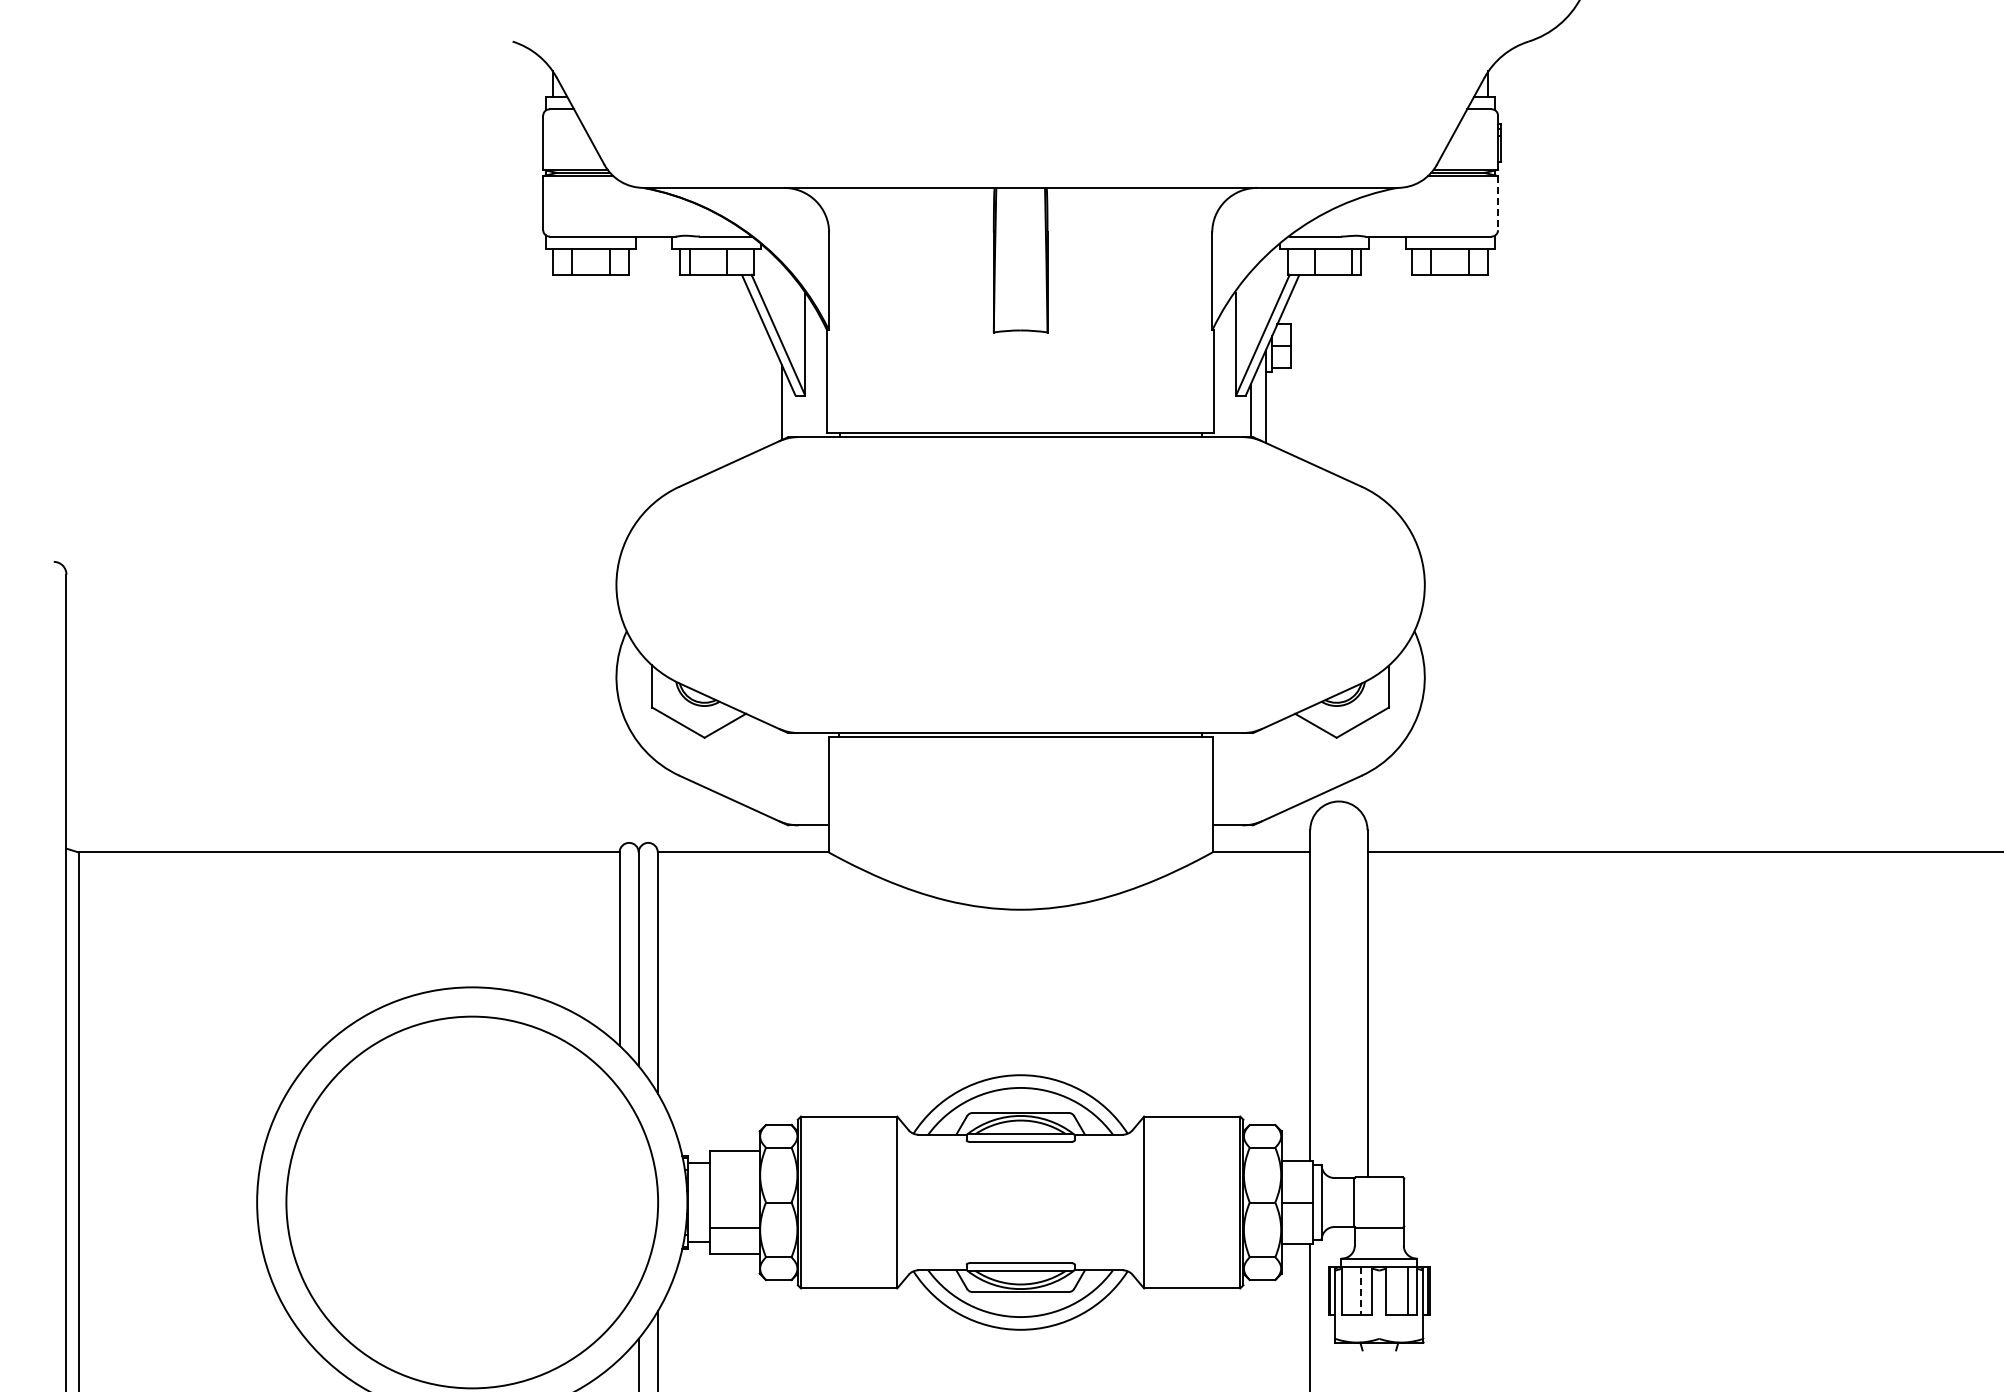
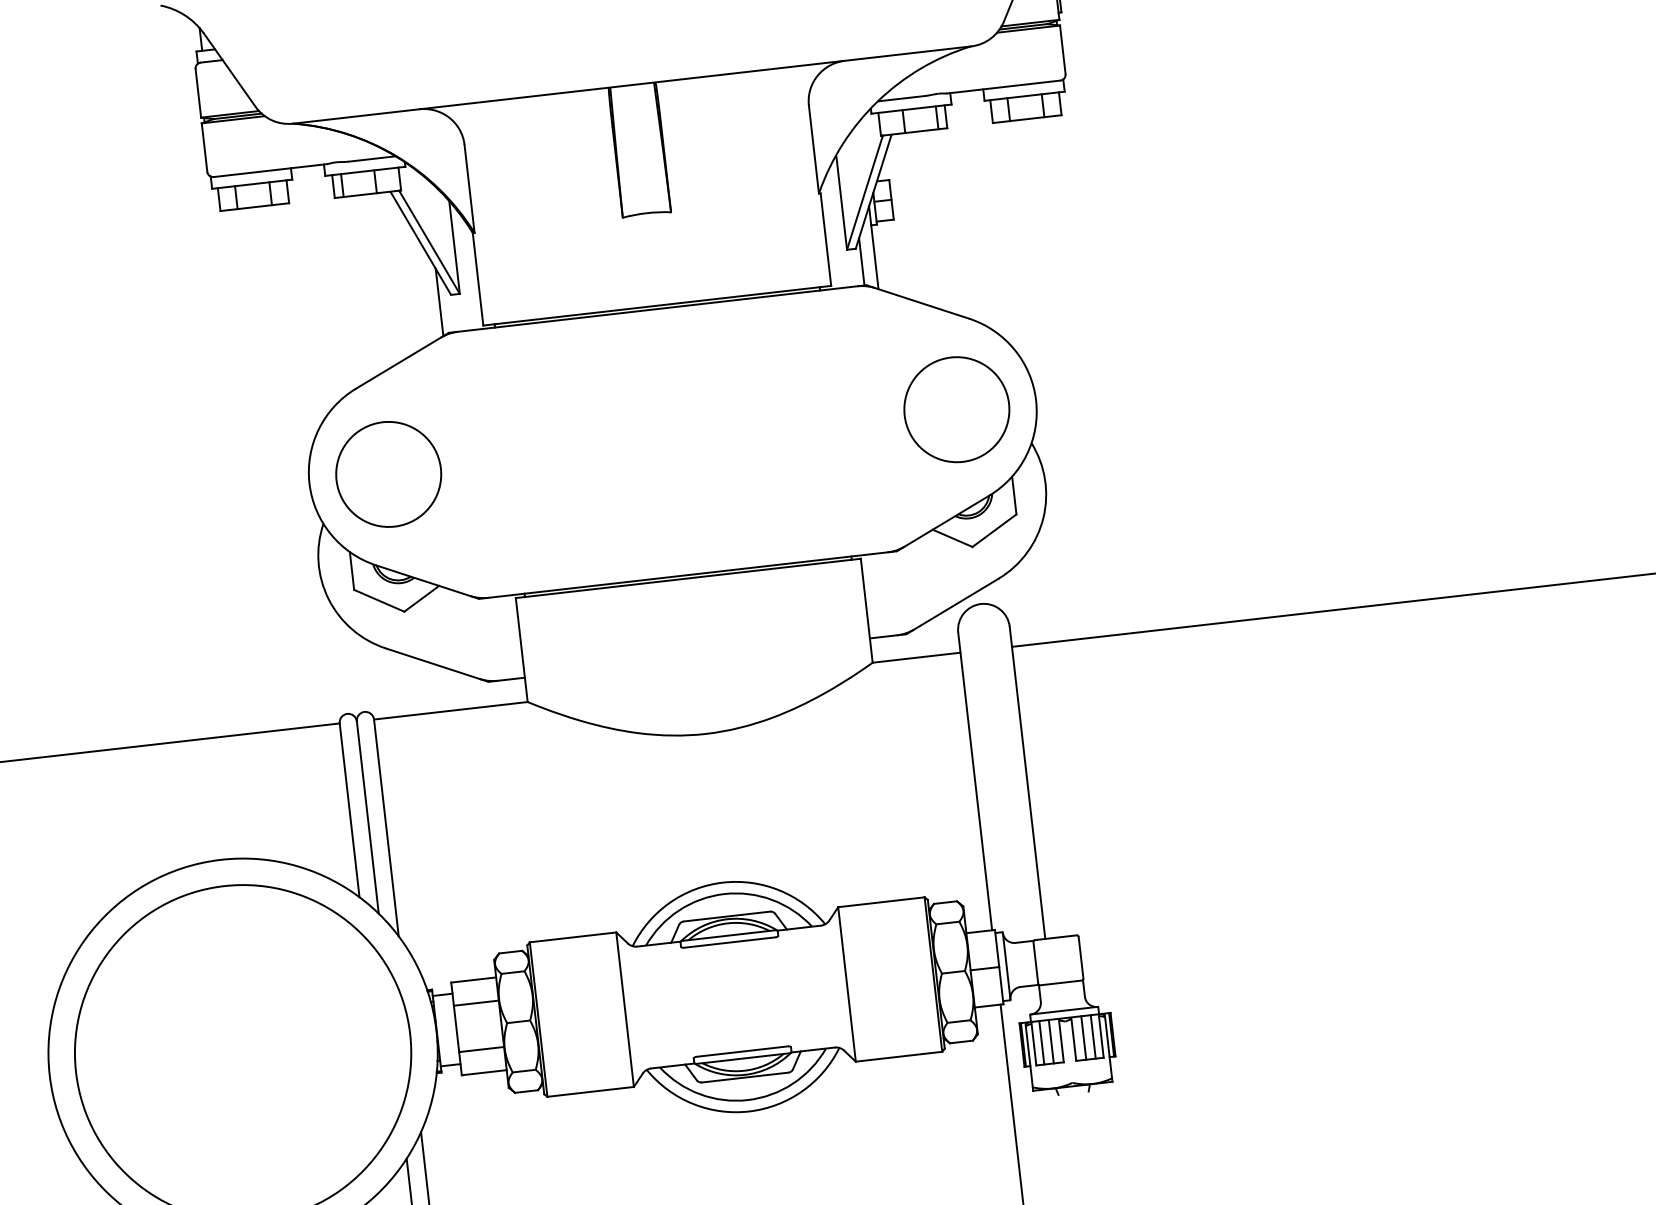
line: (1498, 203) -> (1063, 50), dashed -> solid
circle: (704, 584) -> (388, 473), added
circle: (1336, 584) -> (956, 409), added
line: (734, 1176) -> (476, 1002), added
line: (1350, 1290) -> (1041, 1042), added
line: (1397, 1290) -> (1083, 1037), added
line: (1361, 1291) -> (1051, 1042), dashed -> solid

